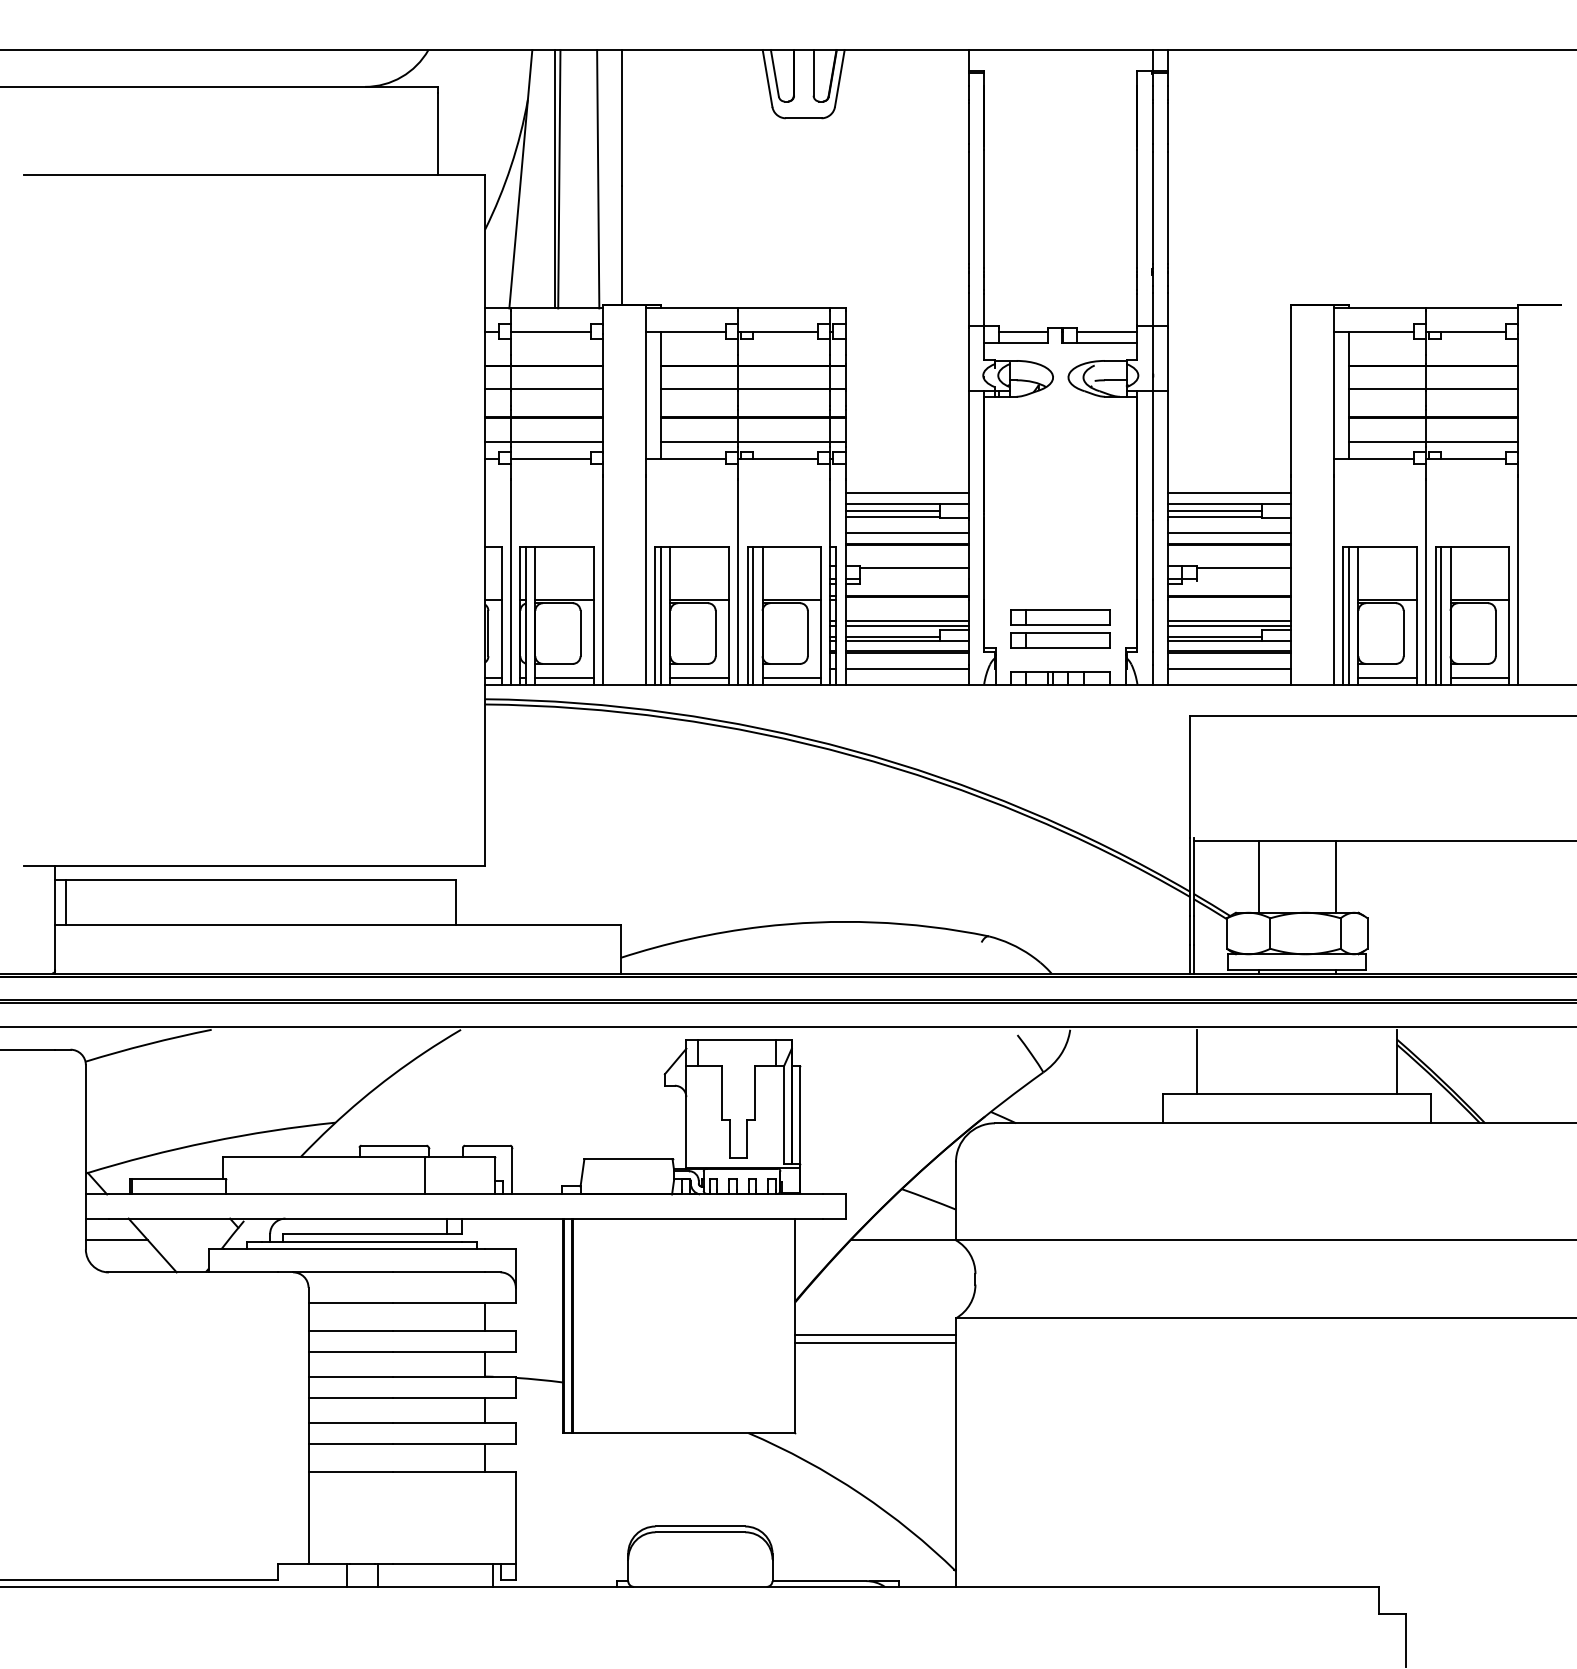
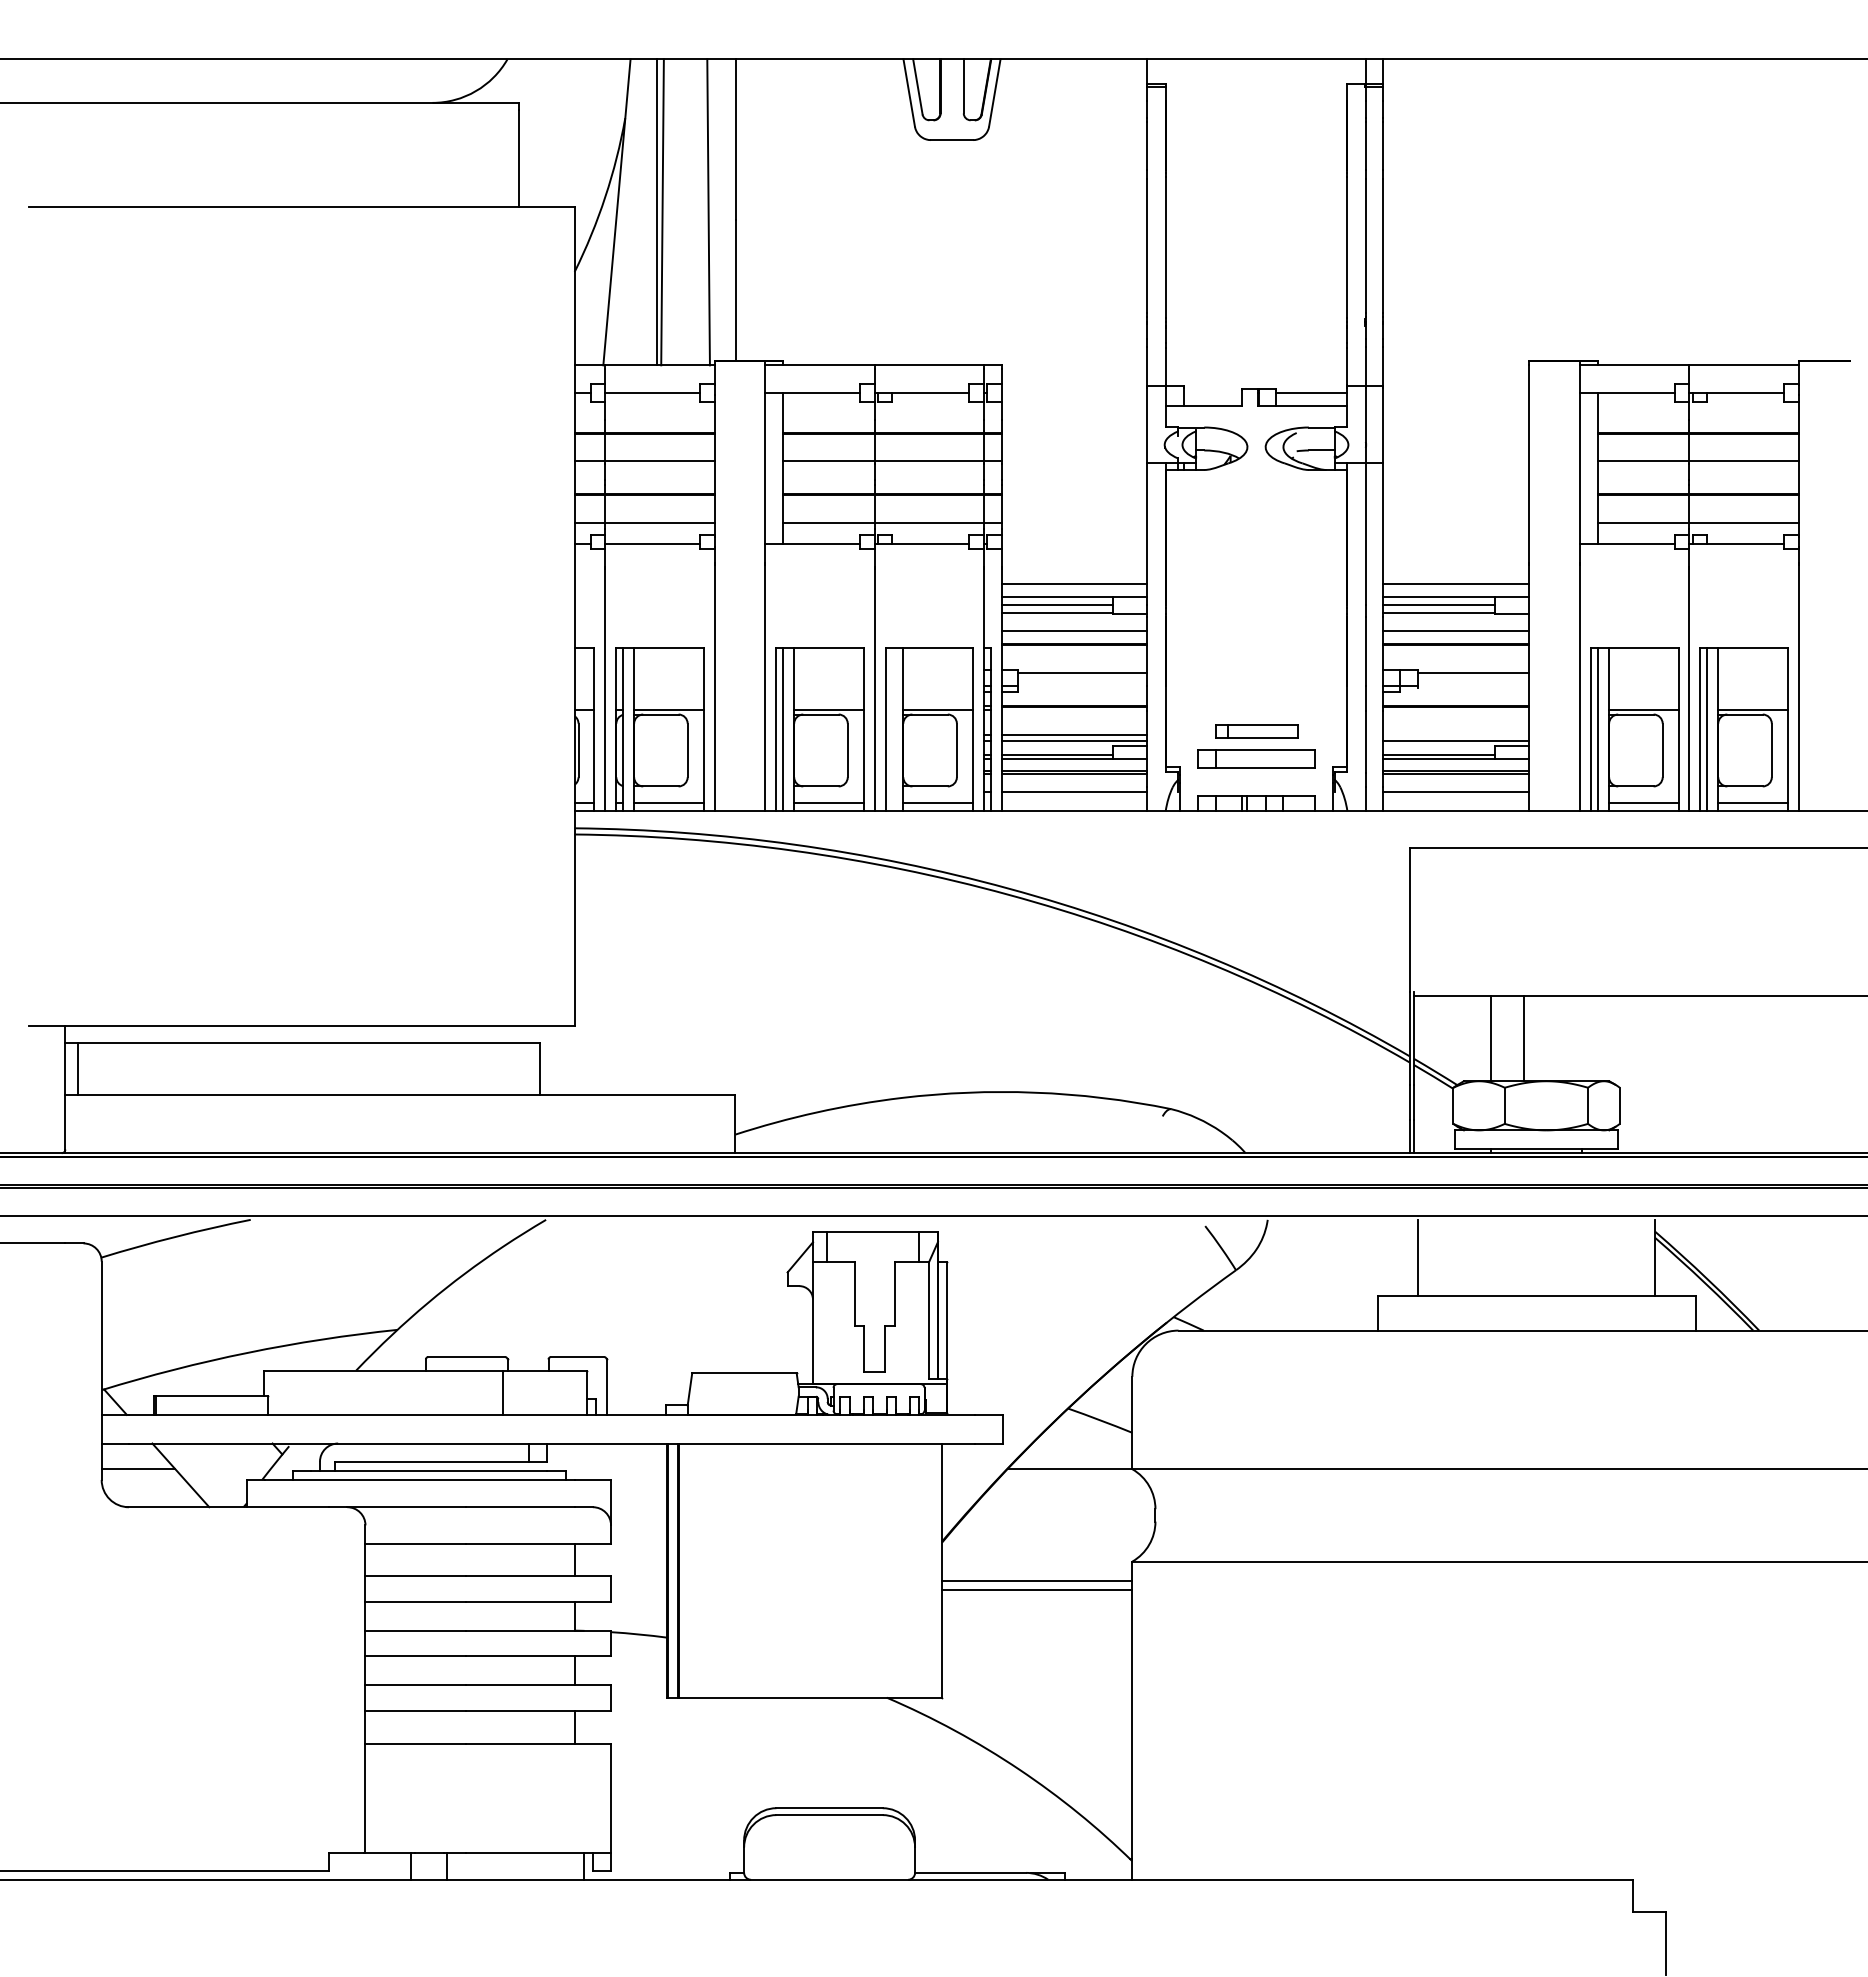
line: (1023, 331) -> (1212, 392), removed
line: (753, 615) -> (892, 729), removed
part: (1060, 617) -> (1256, 731), size x0.7
line: (1229, 620) -> (1456, 735), removed
line: (1335, 876) -> (1524, 1038), moved

